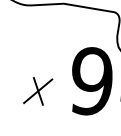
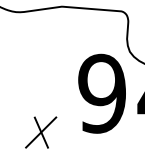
part: (38, 91) -> (41, 132), moved

